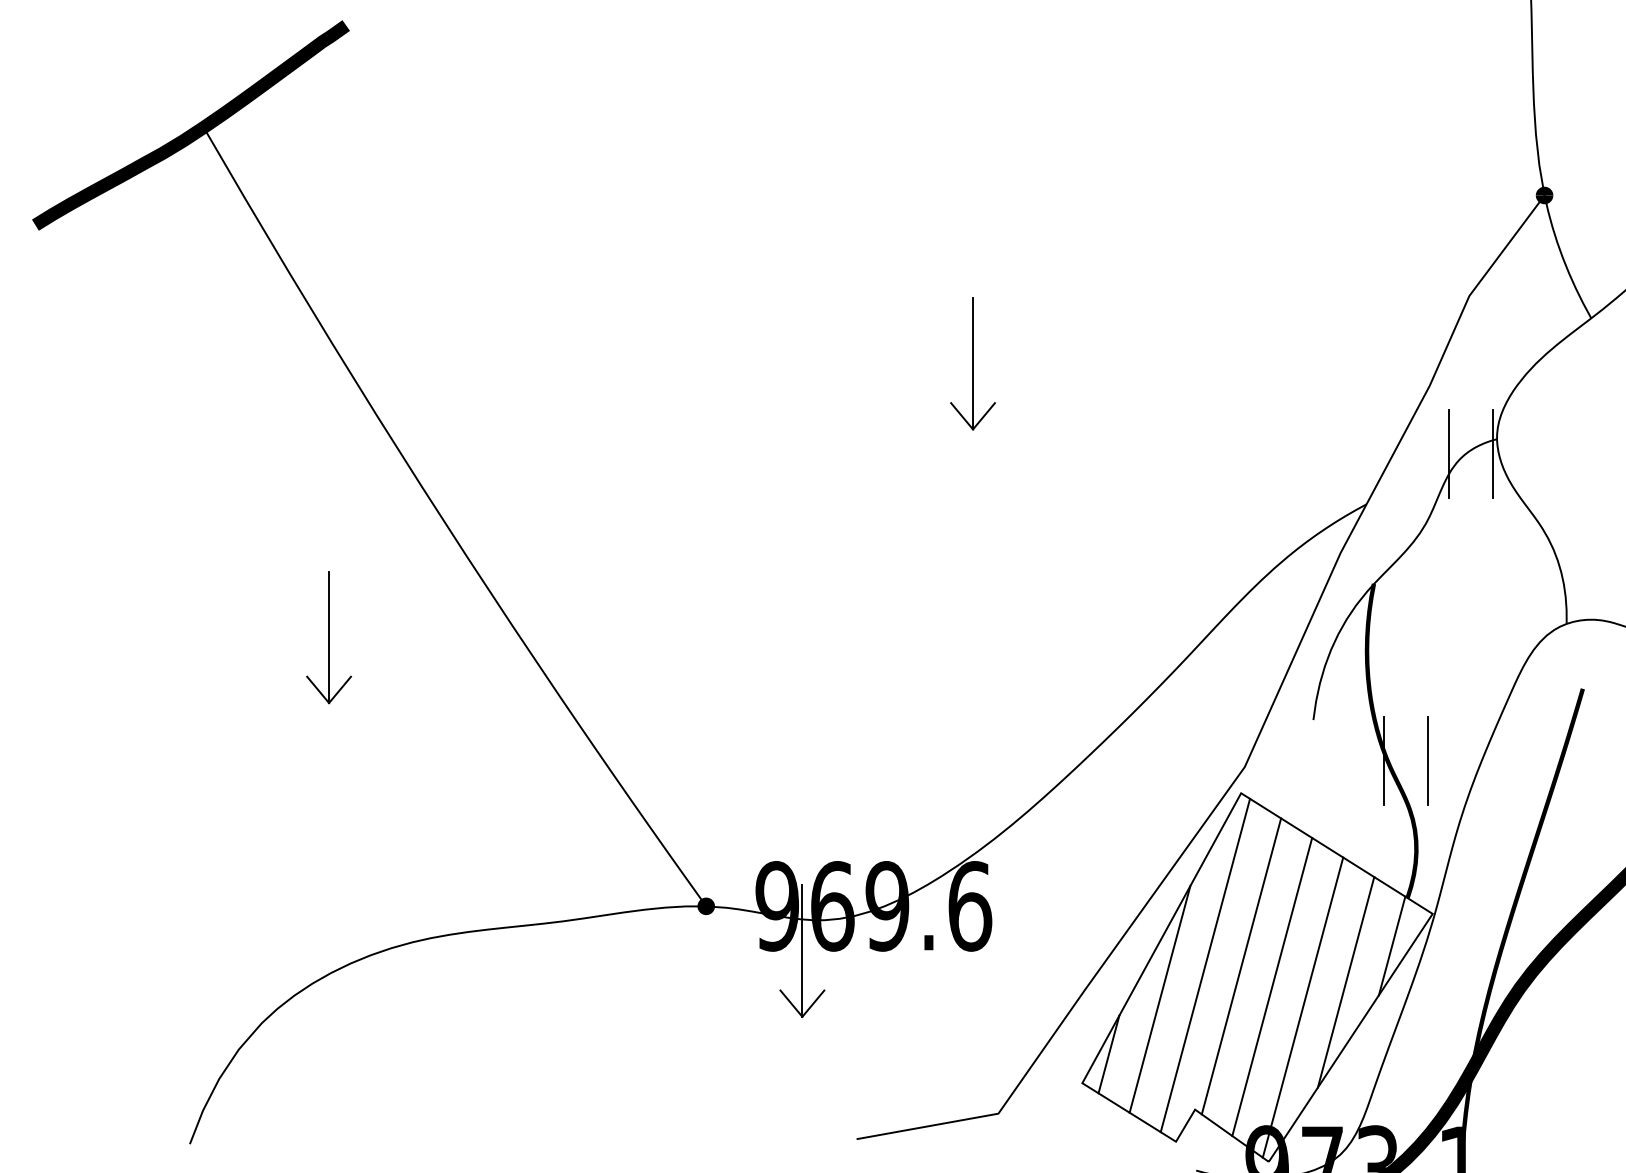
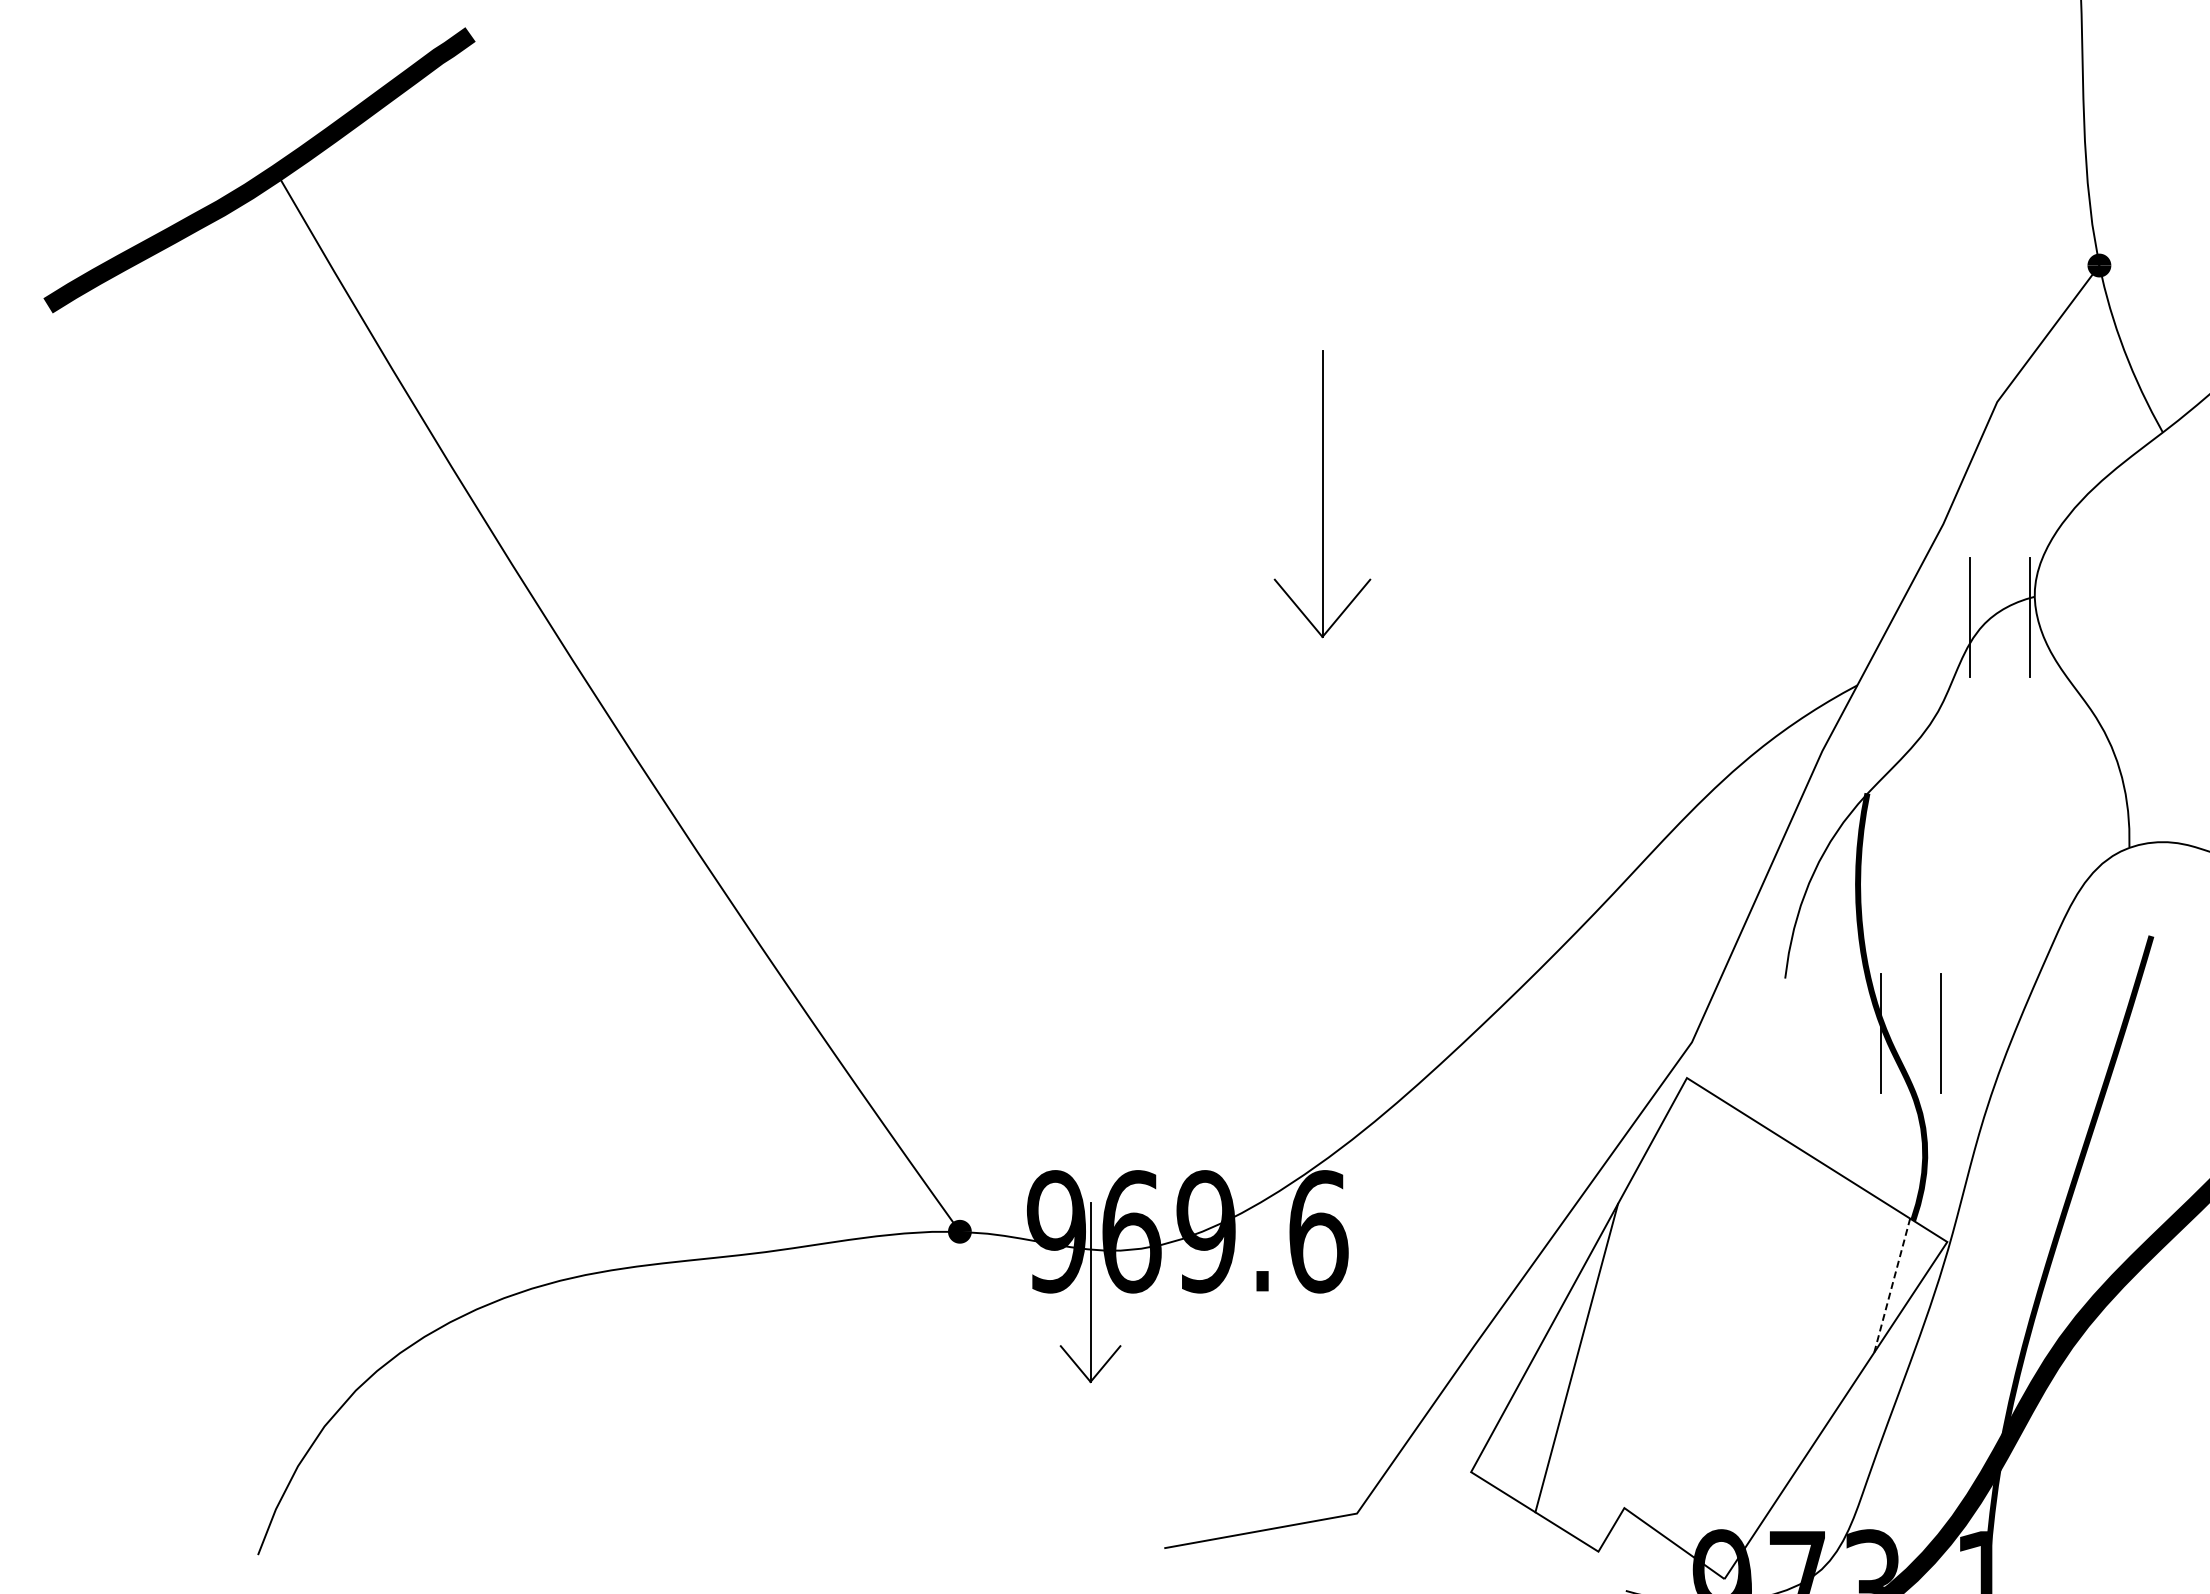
part: (973, 363) -> (1322, 494), size x1.6
part: (329, 637) -> (447, 866), removed
line: (1392, 945) -> (1892, 1285), solid -> dashed
line: (1205, 965) -> (1638, 1311), removed
line: (1241, 966) -> (1687, 1313), removed
line: (1346, 982) -> (1829, 1335), removed
line: (1271, 986) -> (1728, 1340), removed
line: (1302, 1007) -> (1770, 1369), removed
line: (1109, 1054) -> (1507, 1432), removed

